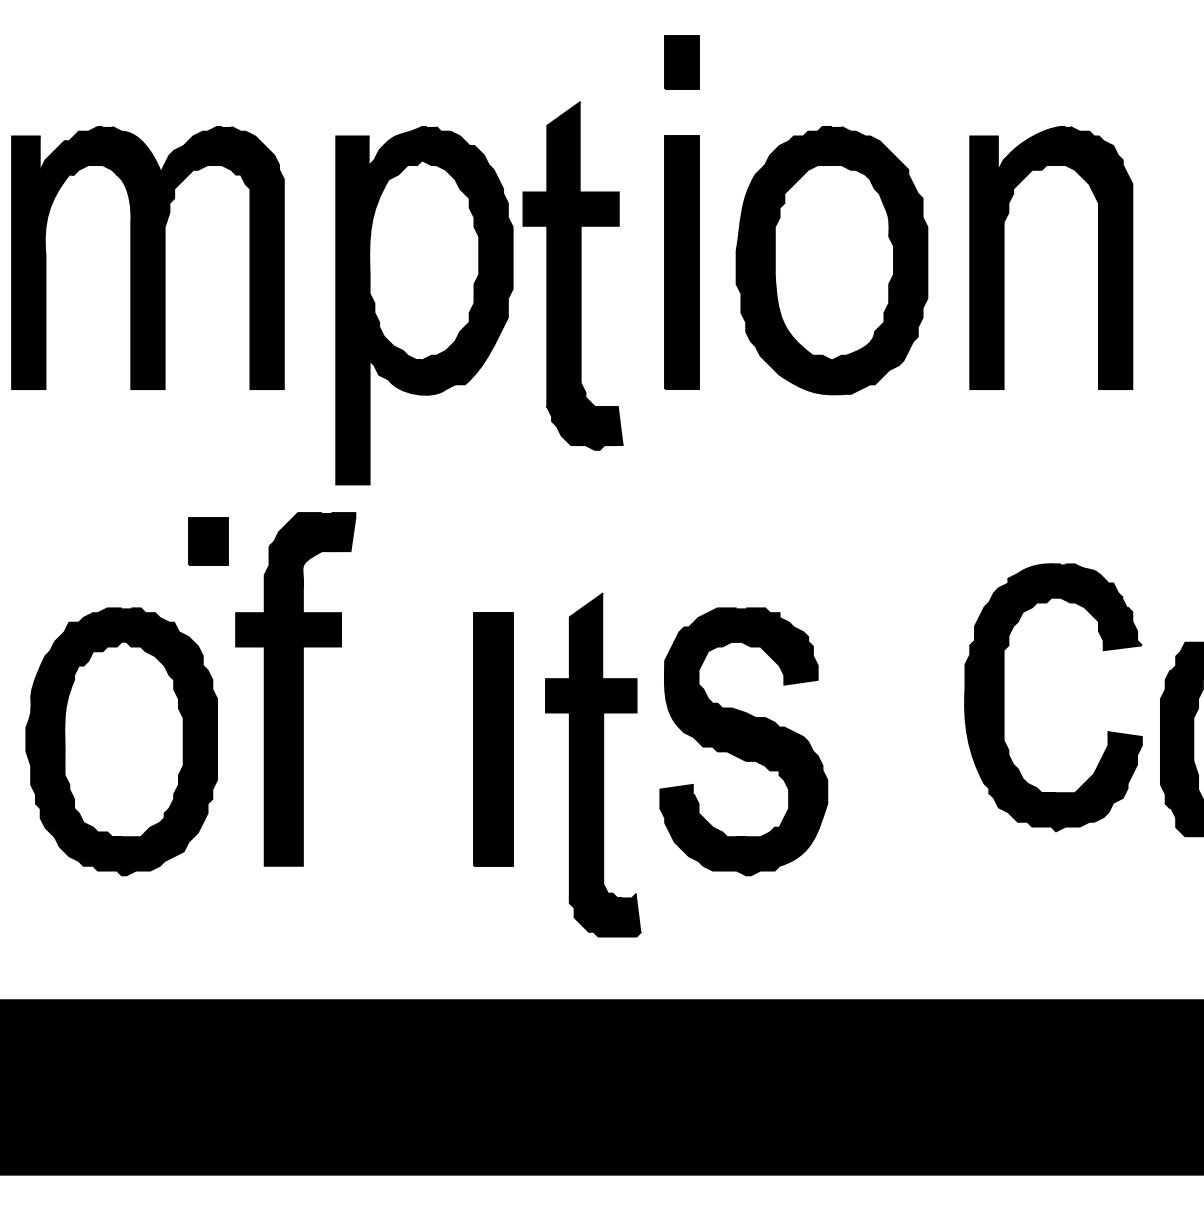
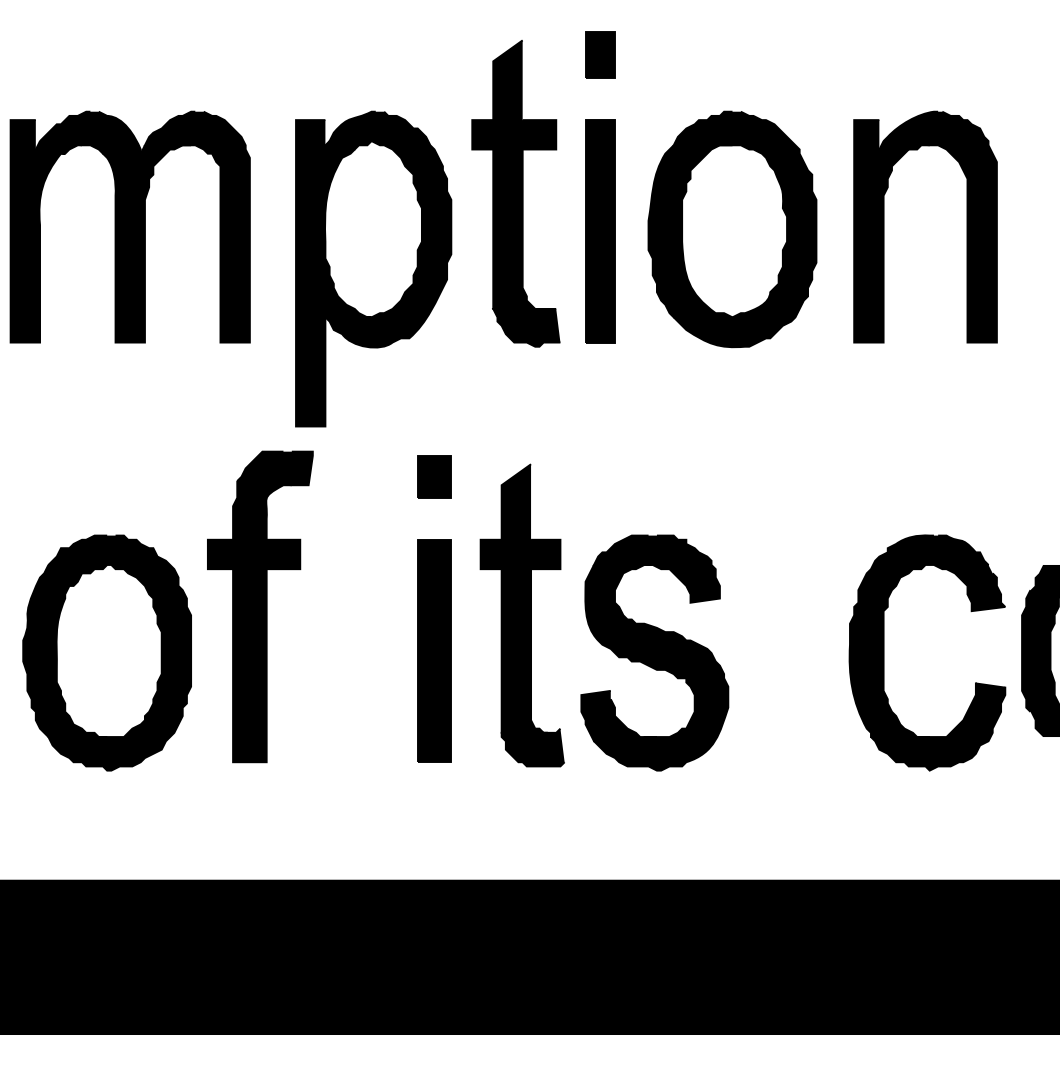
part: (572, 275) -> (515, 193), moved
part: (208, 541) -> (434, 476), moved
part: (1004, 697) -> (884, 652), moved
part: (593, 764) -> (522, 614), moved

